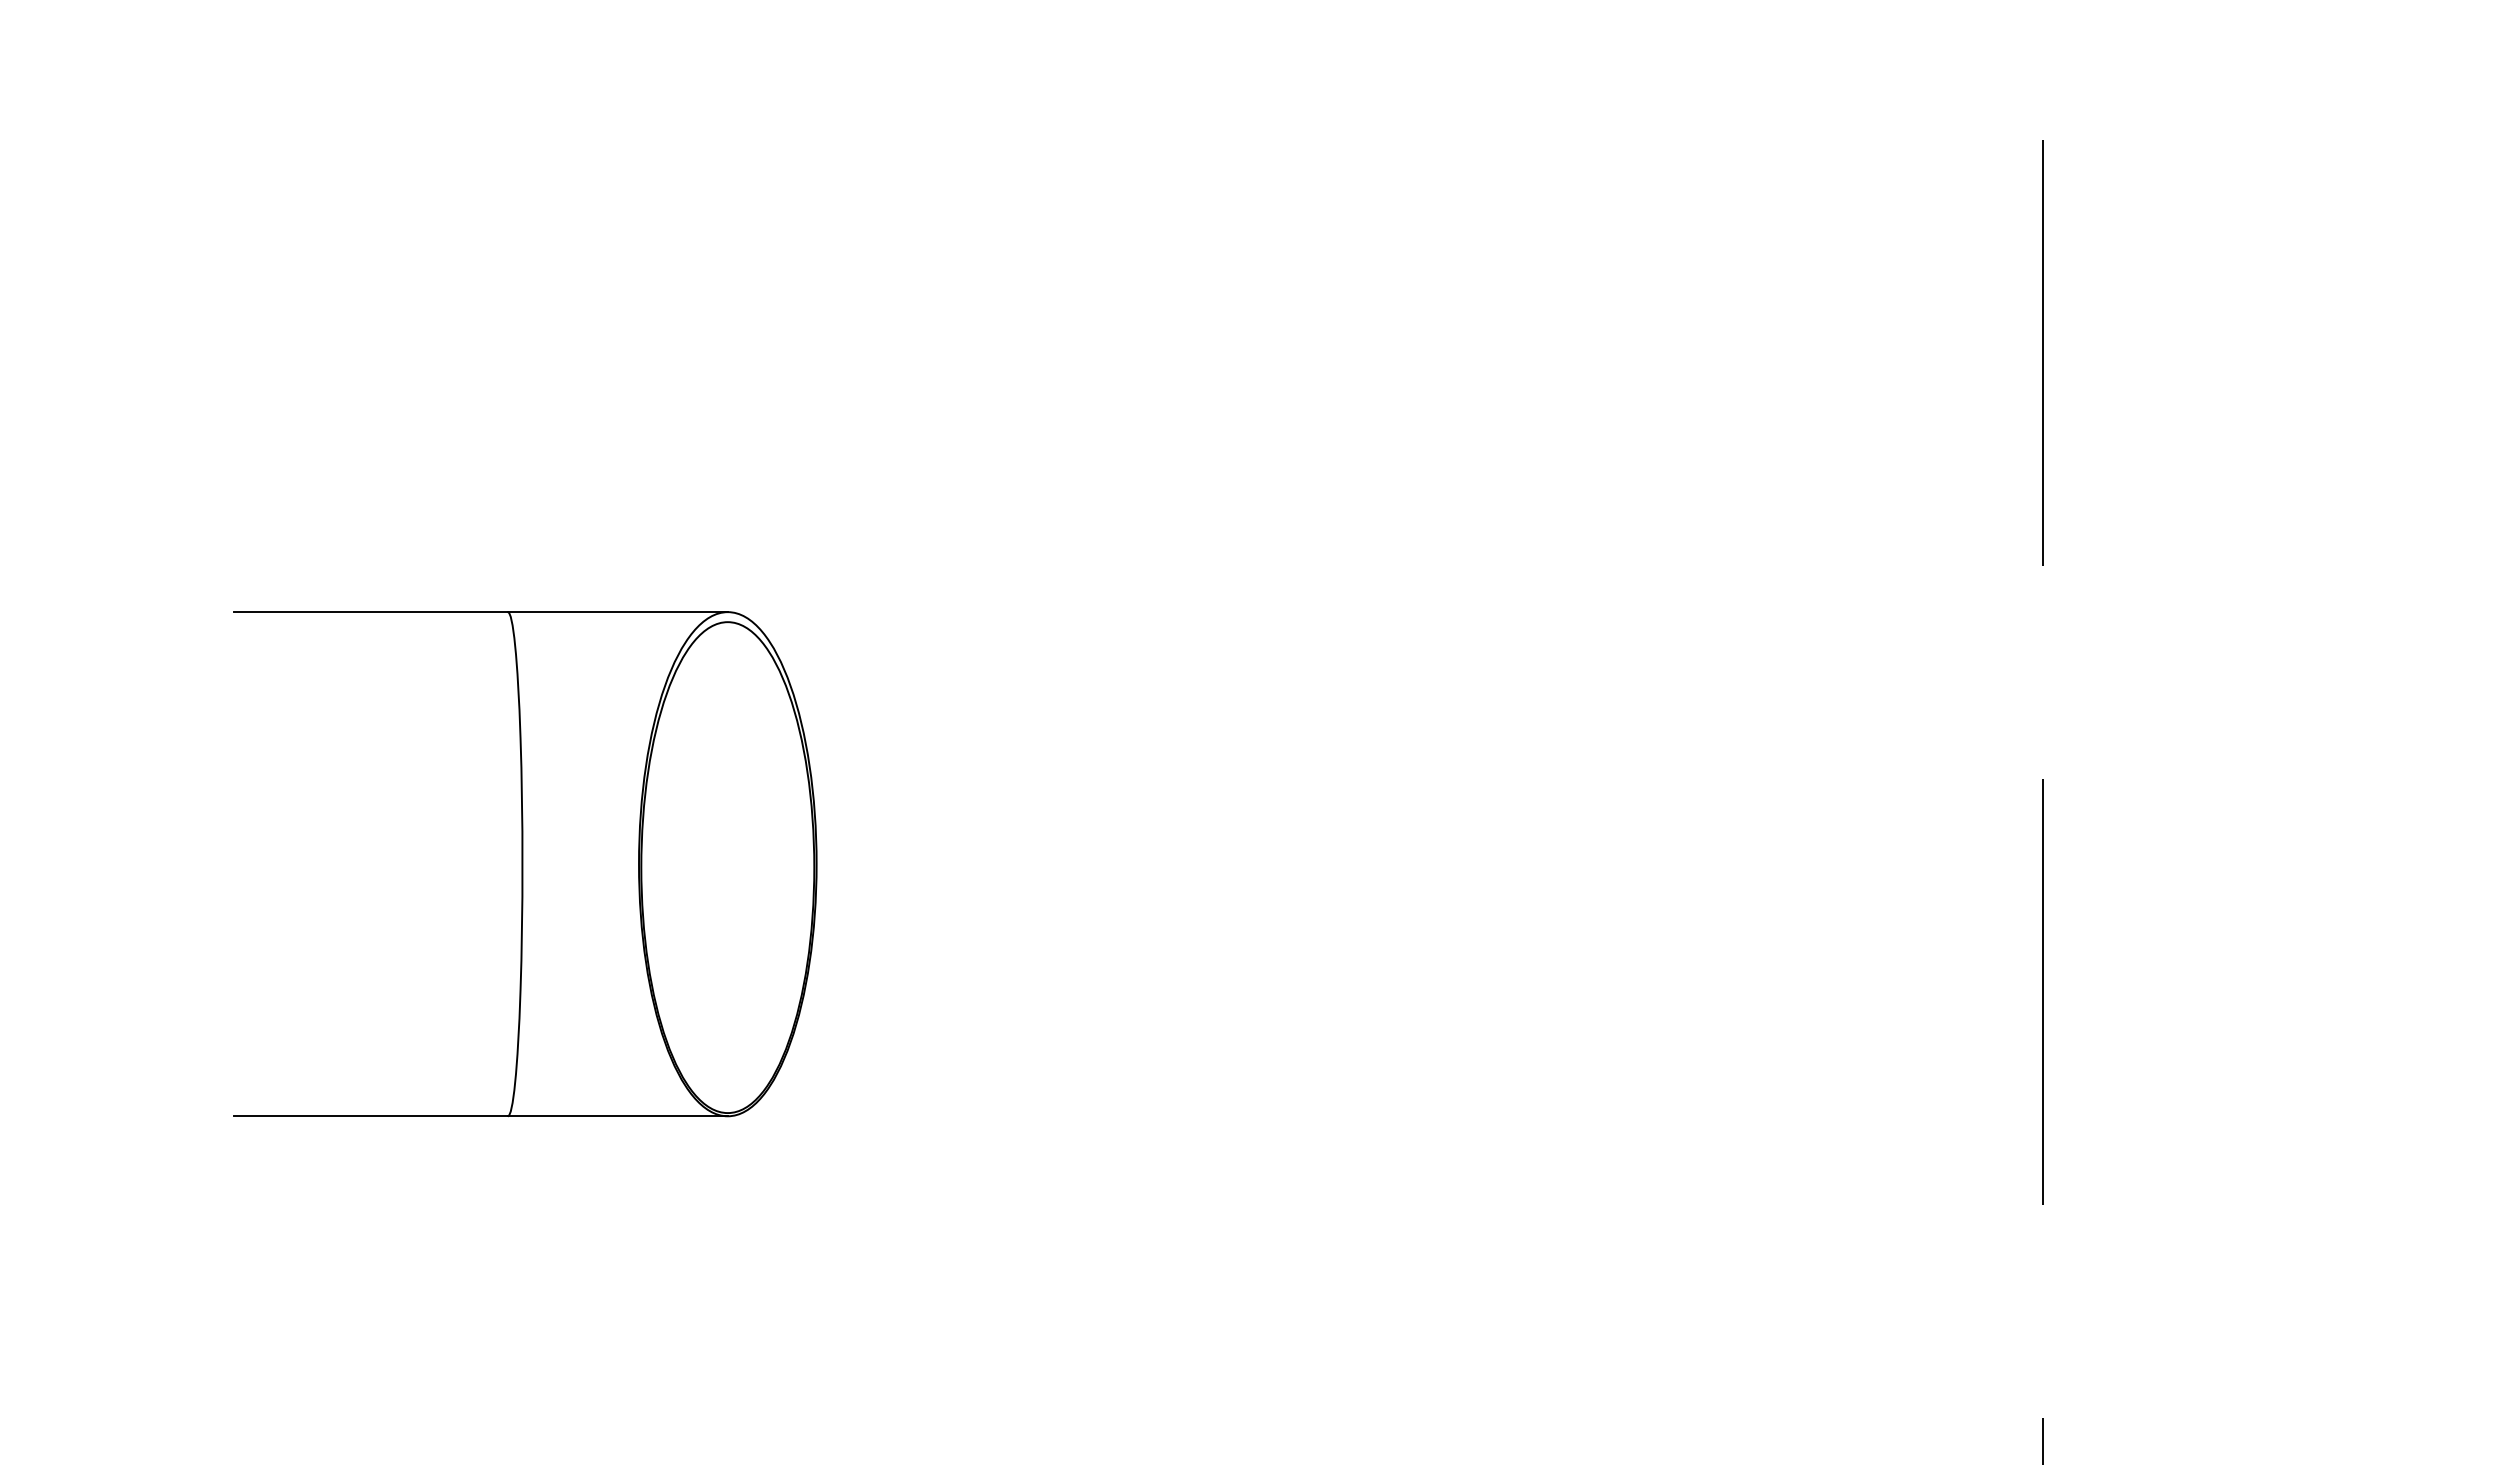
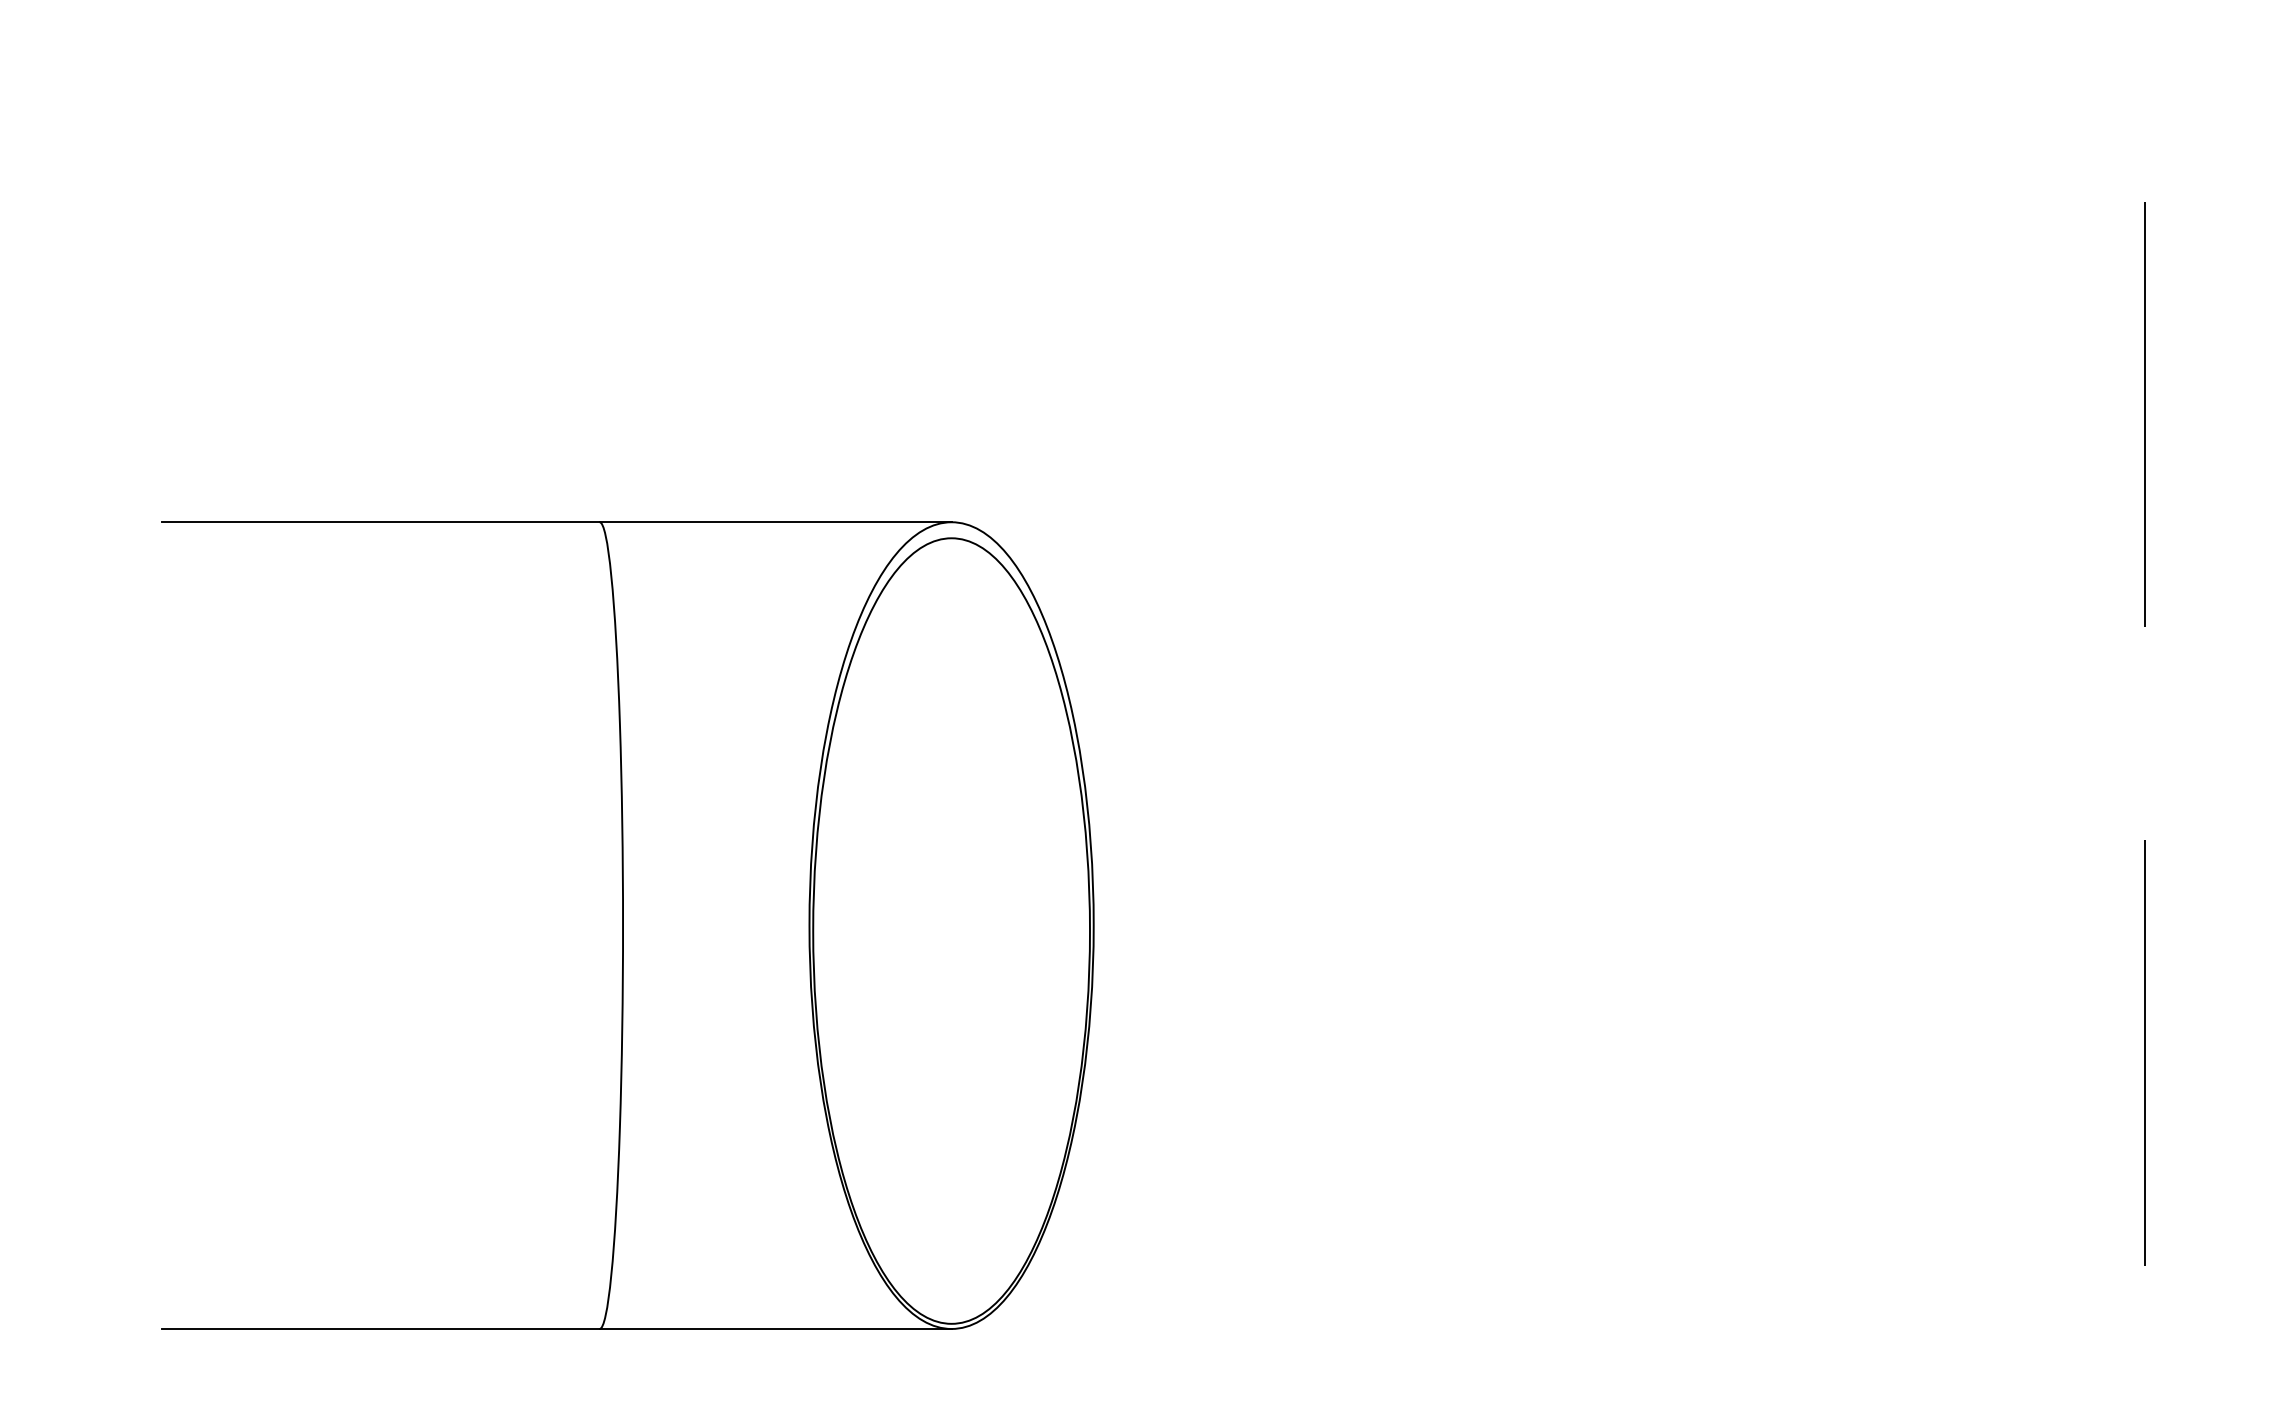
part: (525, 864) -> (627, 926), size x1.6

